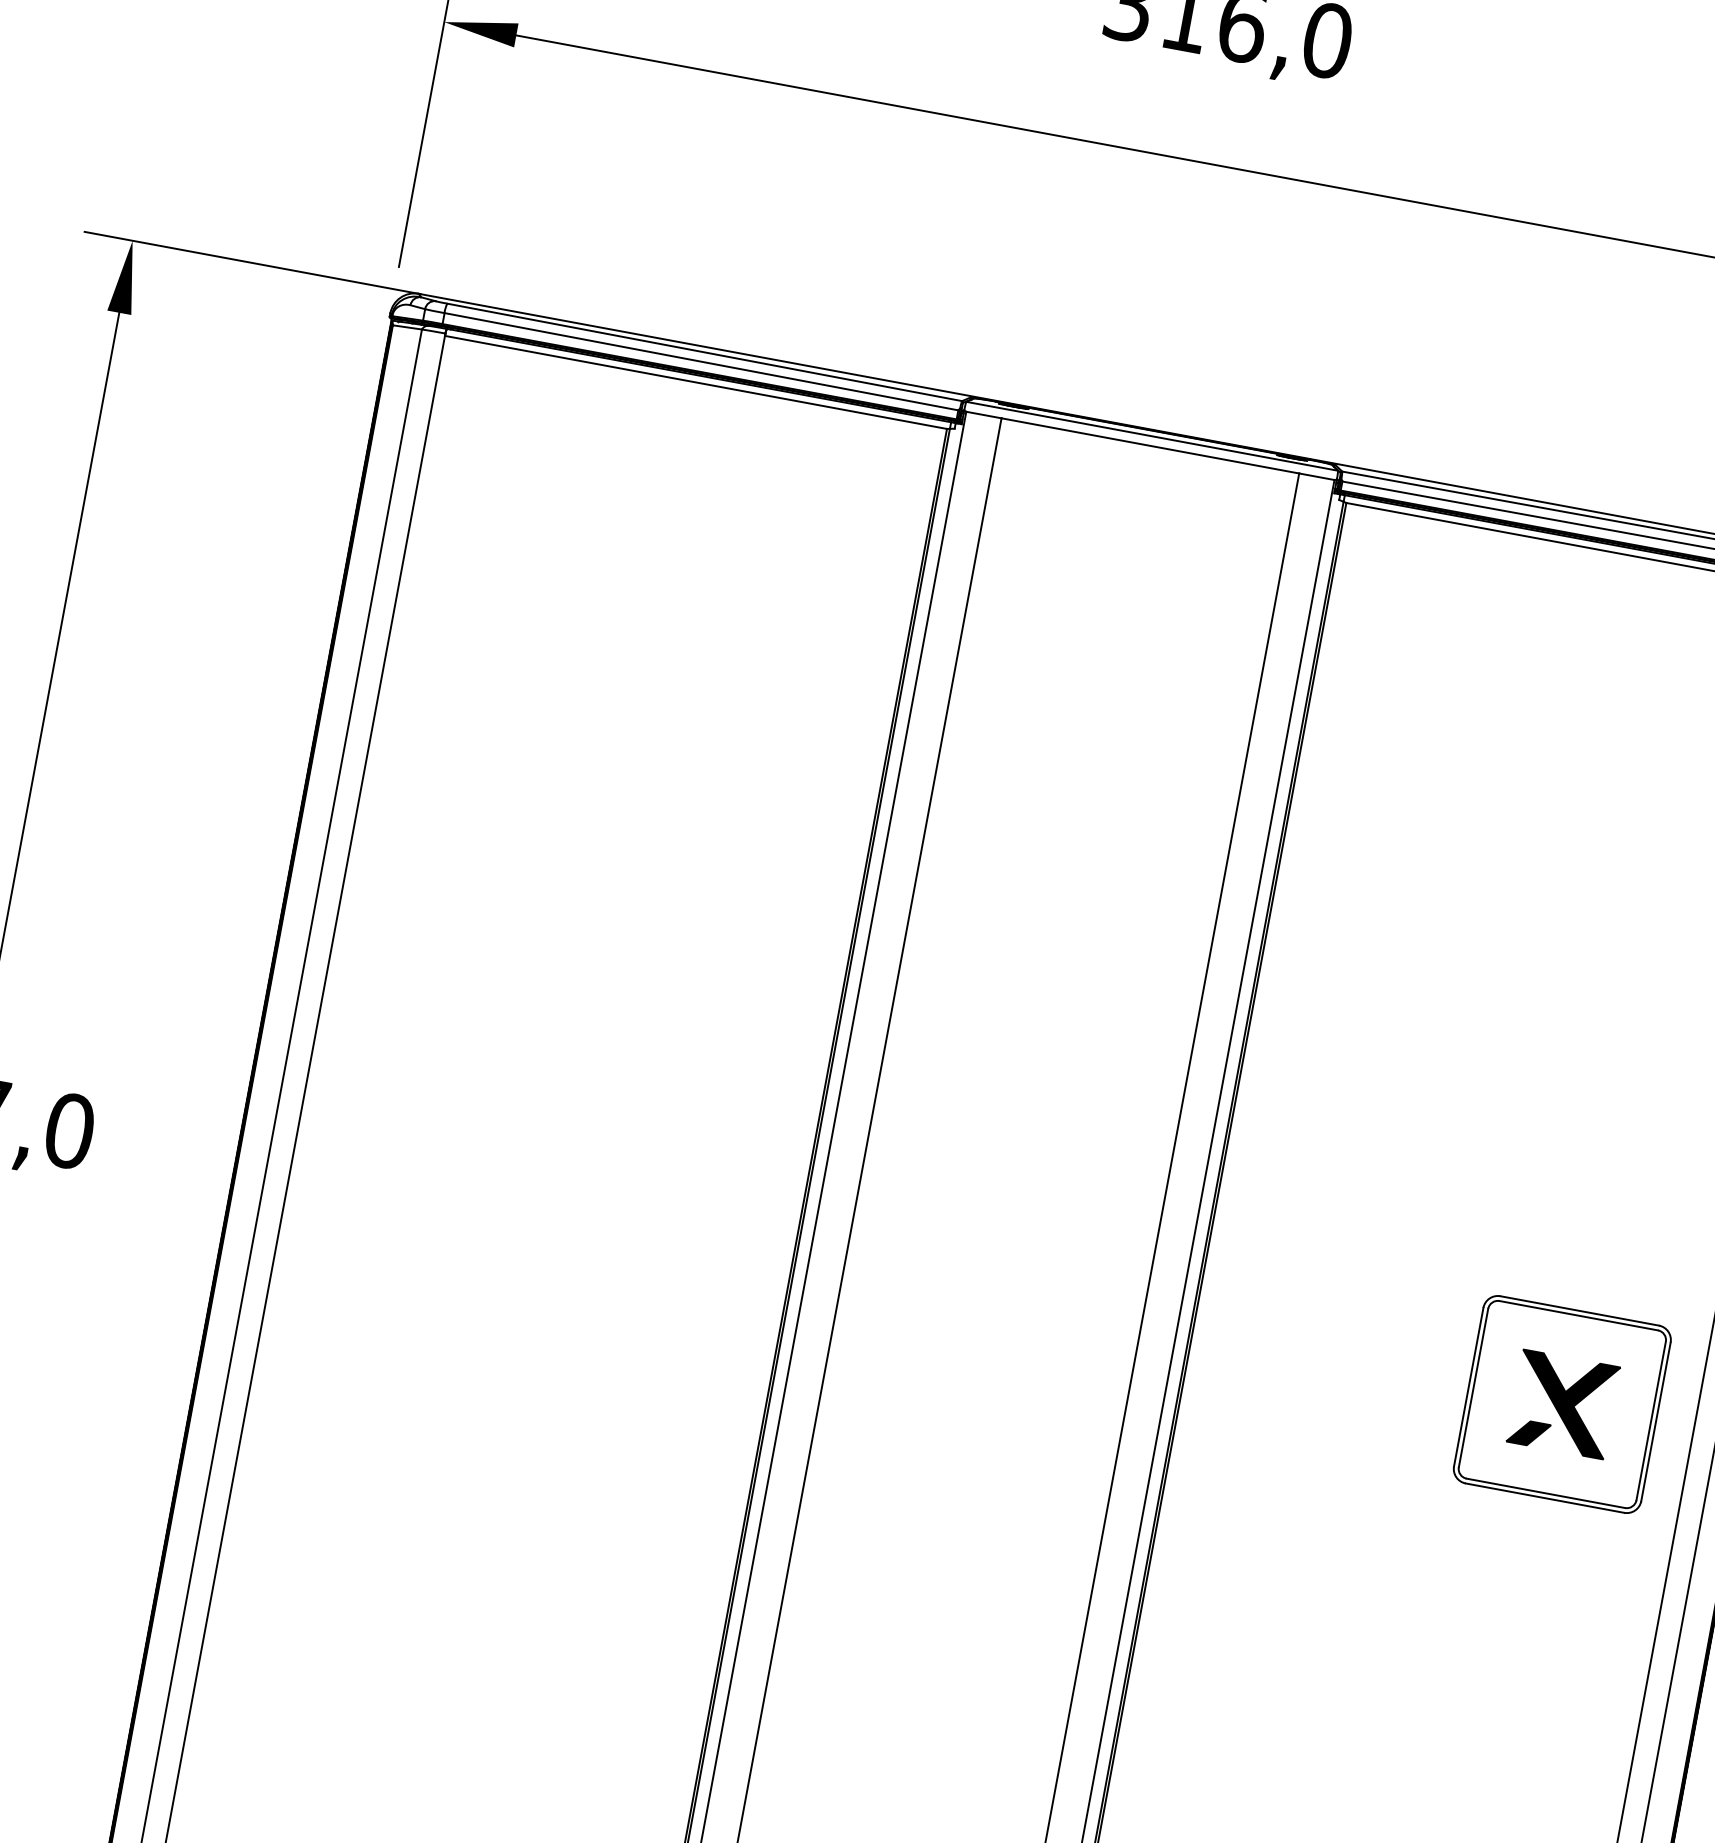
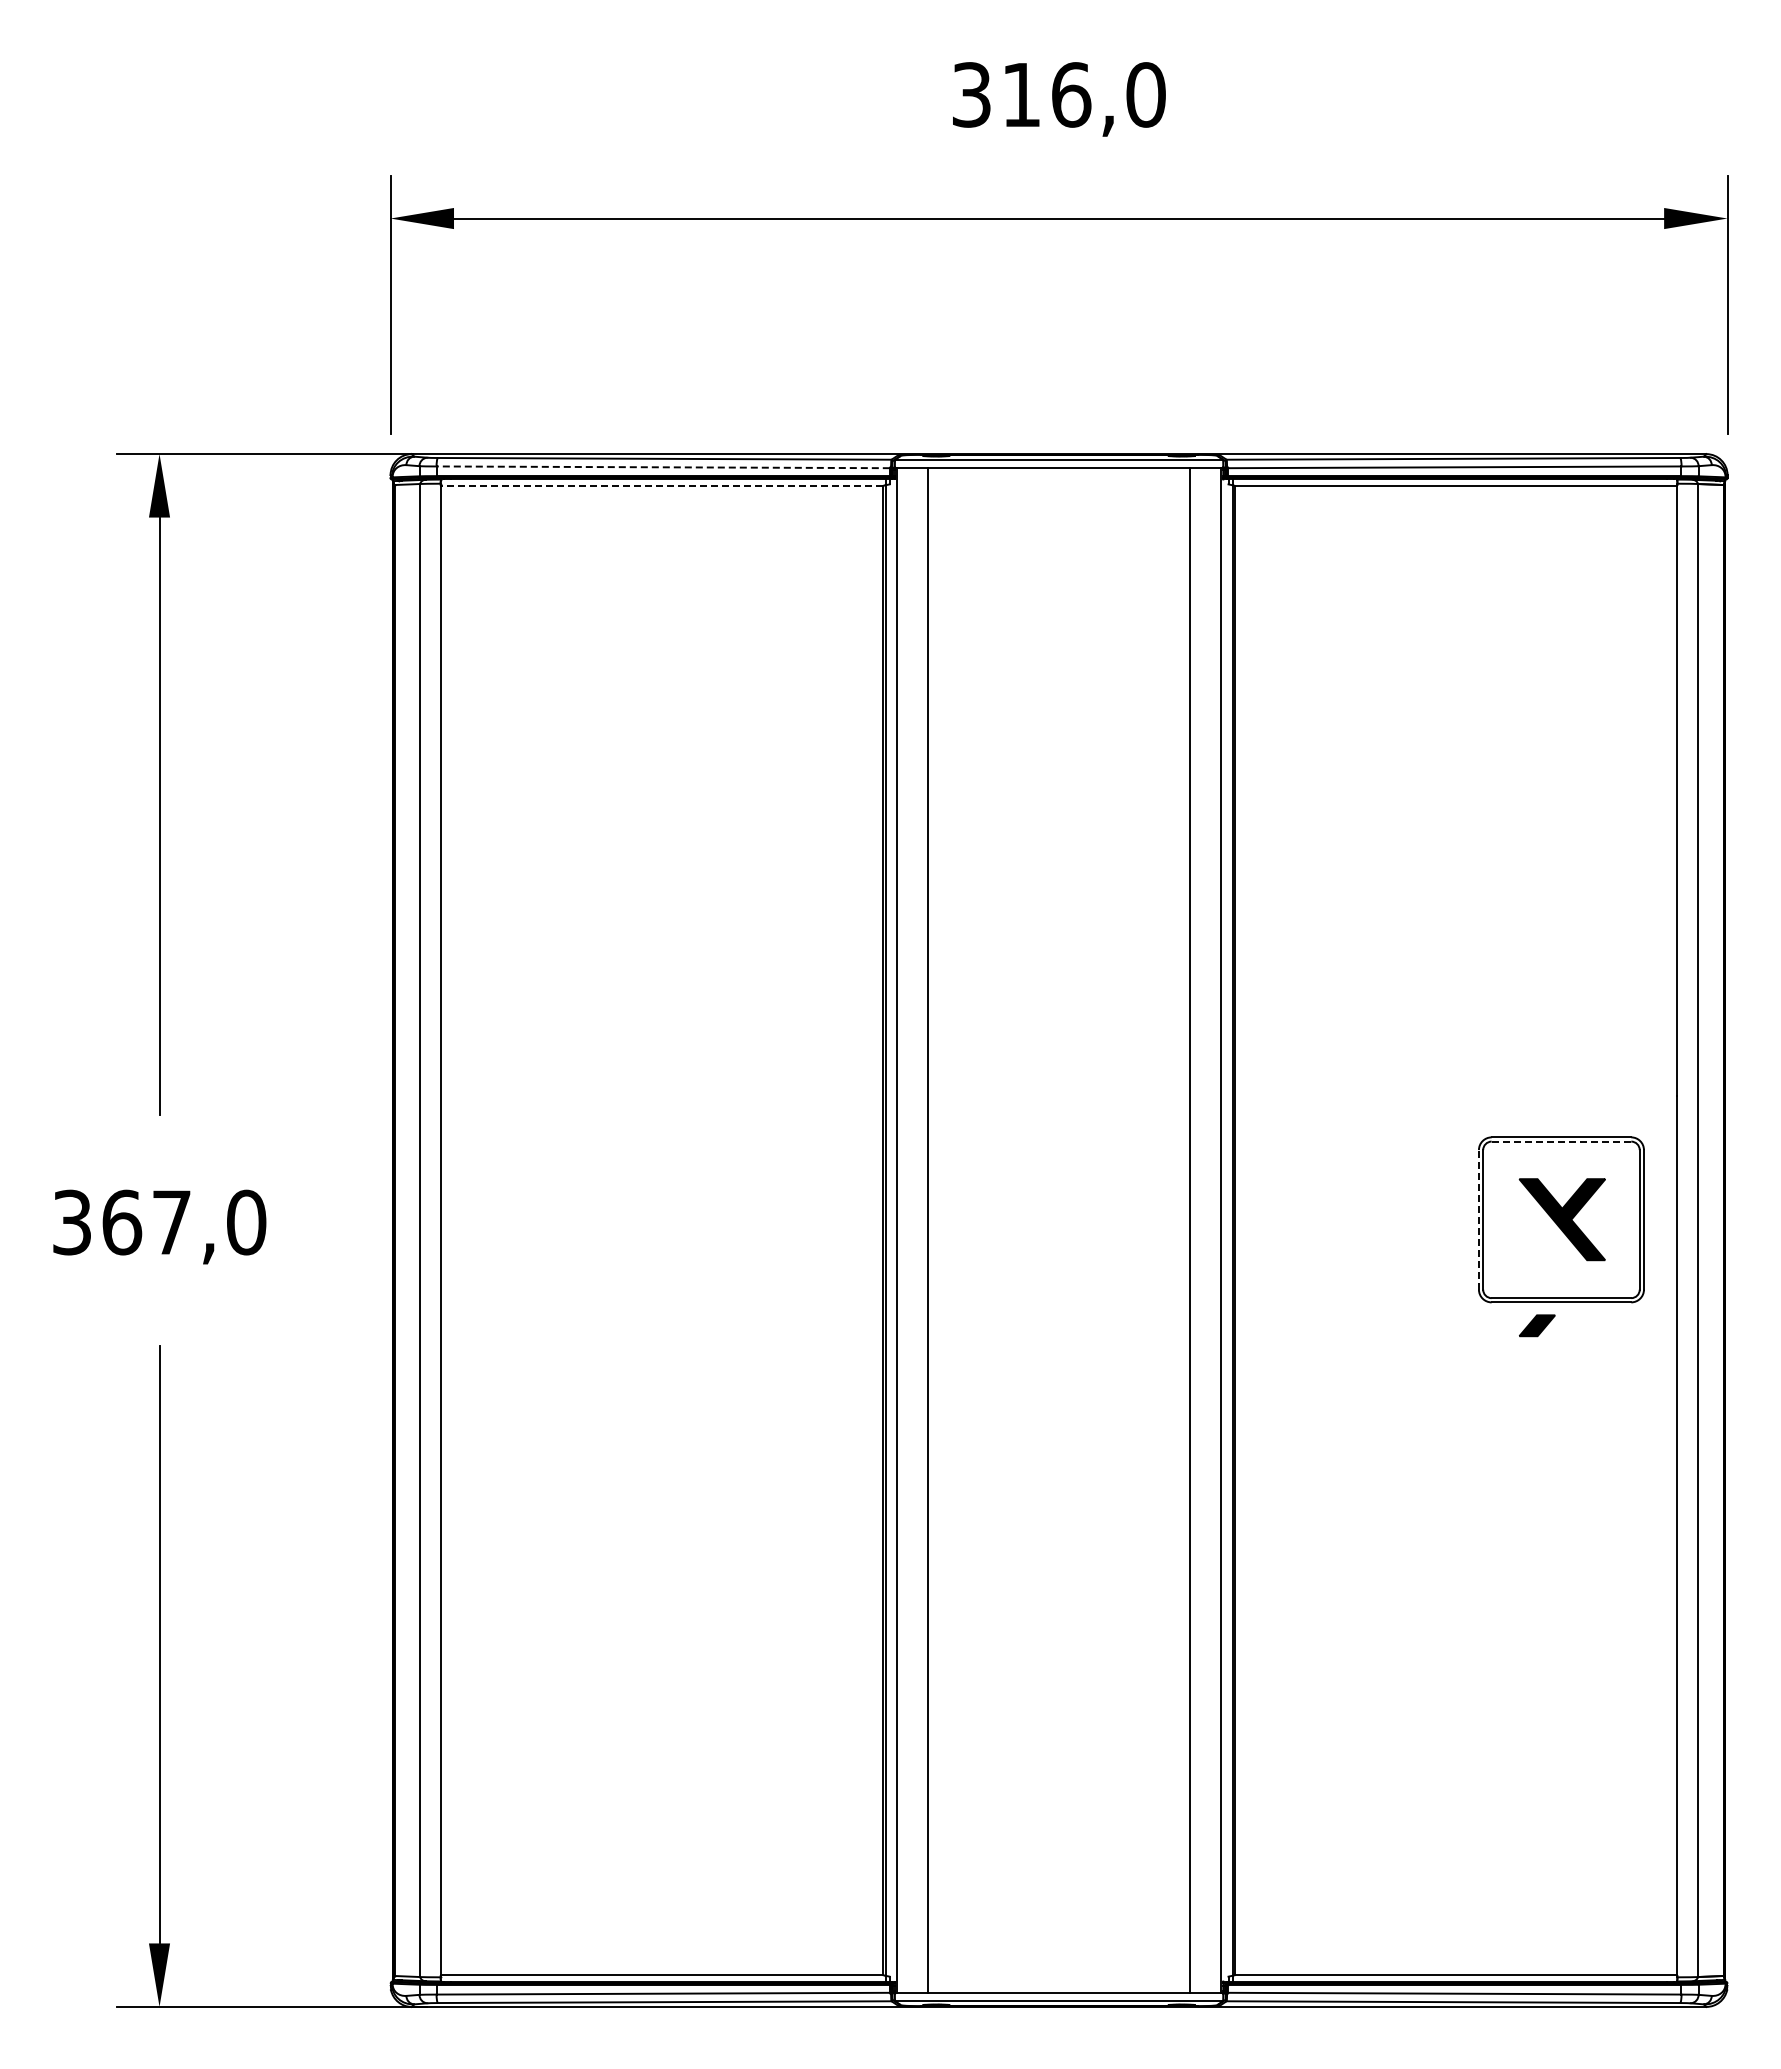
line: (701, 361) -> (663, 467), solid -> dashed
line: (695, 381) -> (661, 485), solid -> dashed
line: (1578, 1315) -> (1561, 1141), solid -> dashed
line: (1468, 1386) -> (1478, 1219), solid -> dashed
part: (1528, 1433) -> (1537, 1325), moved

